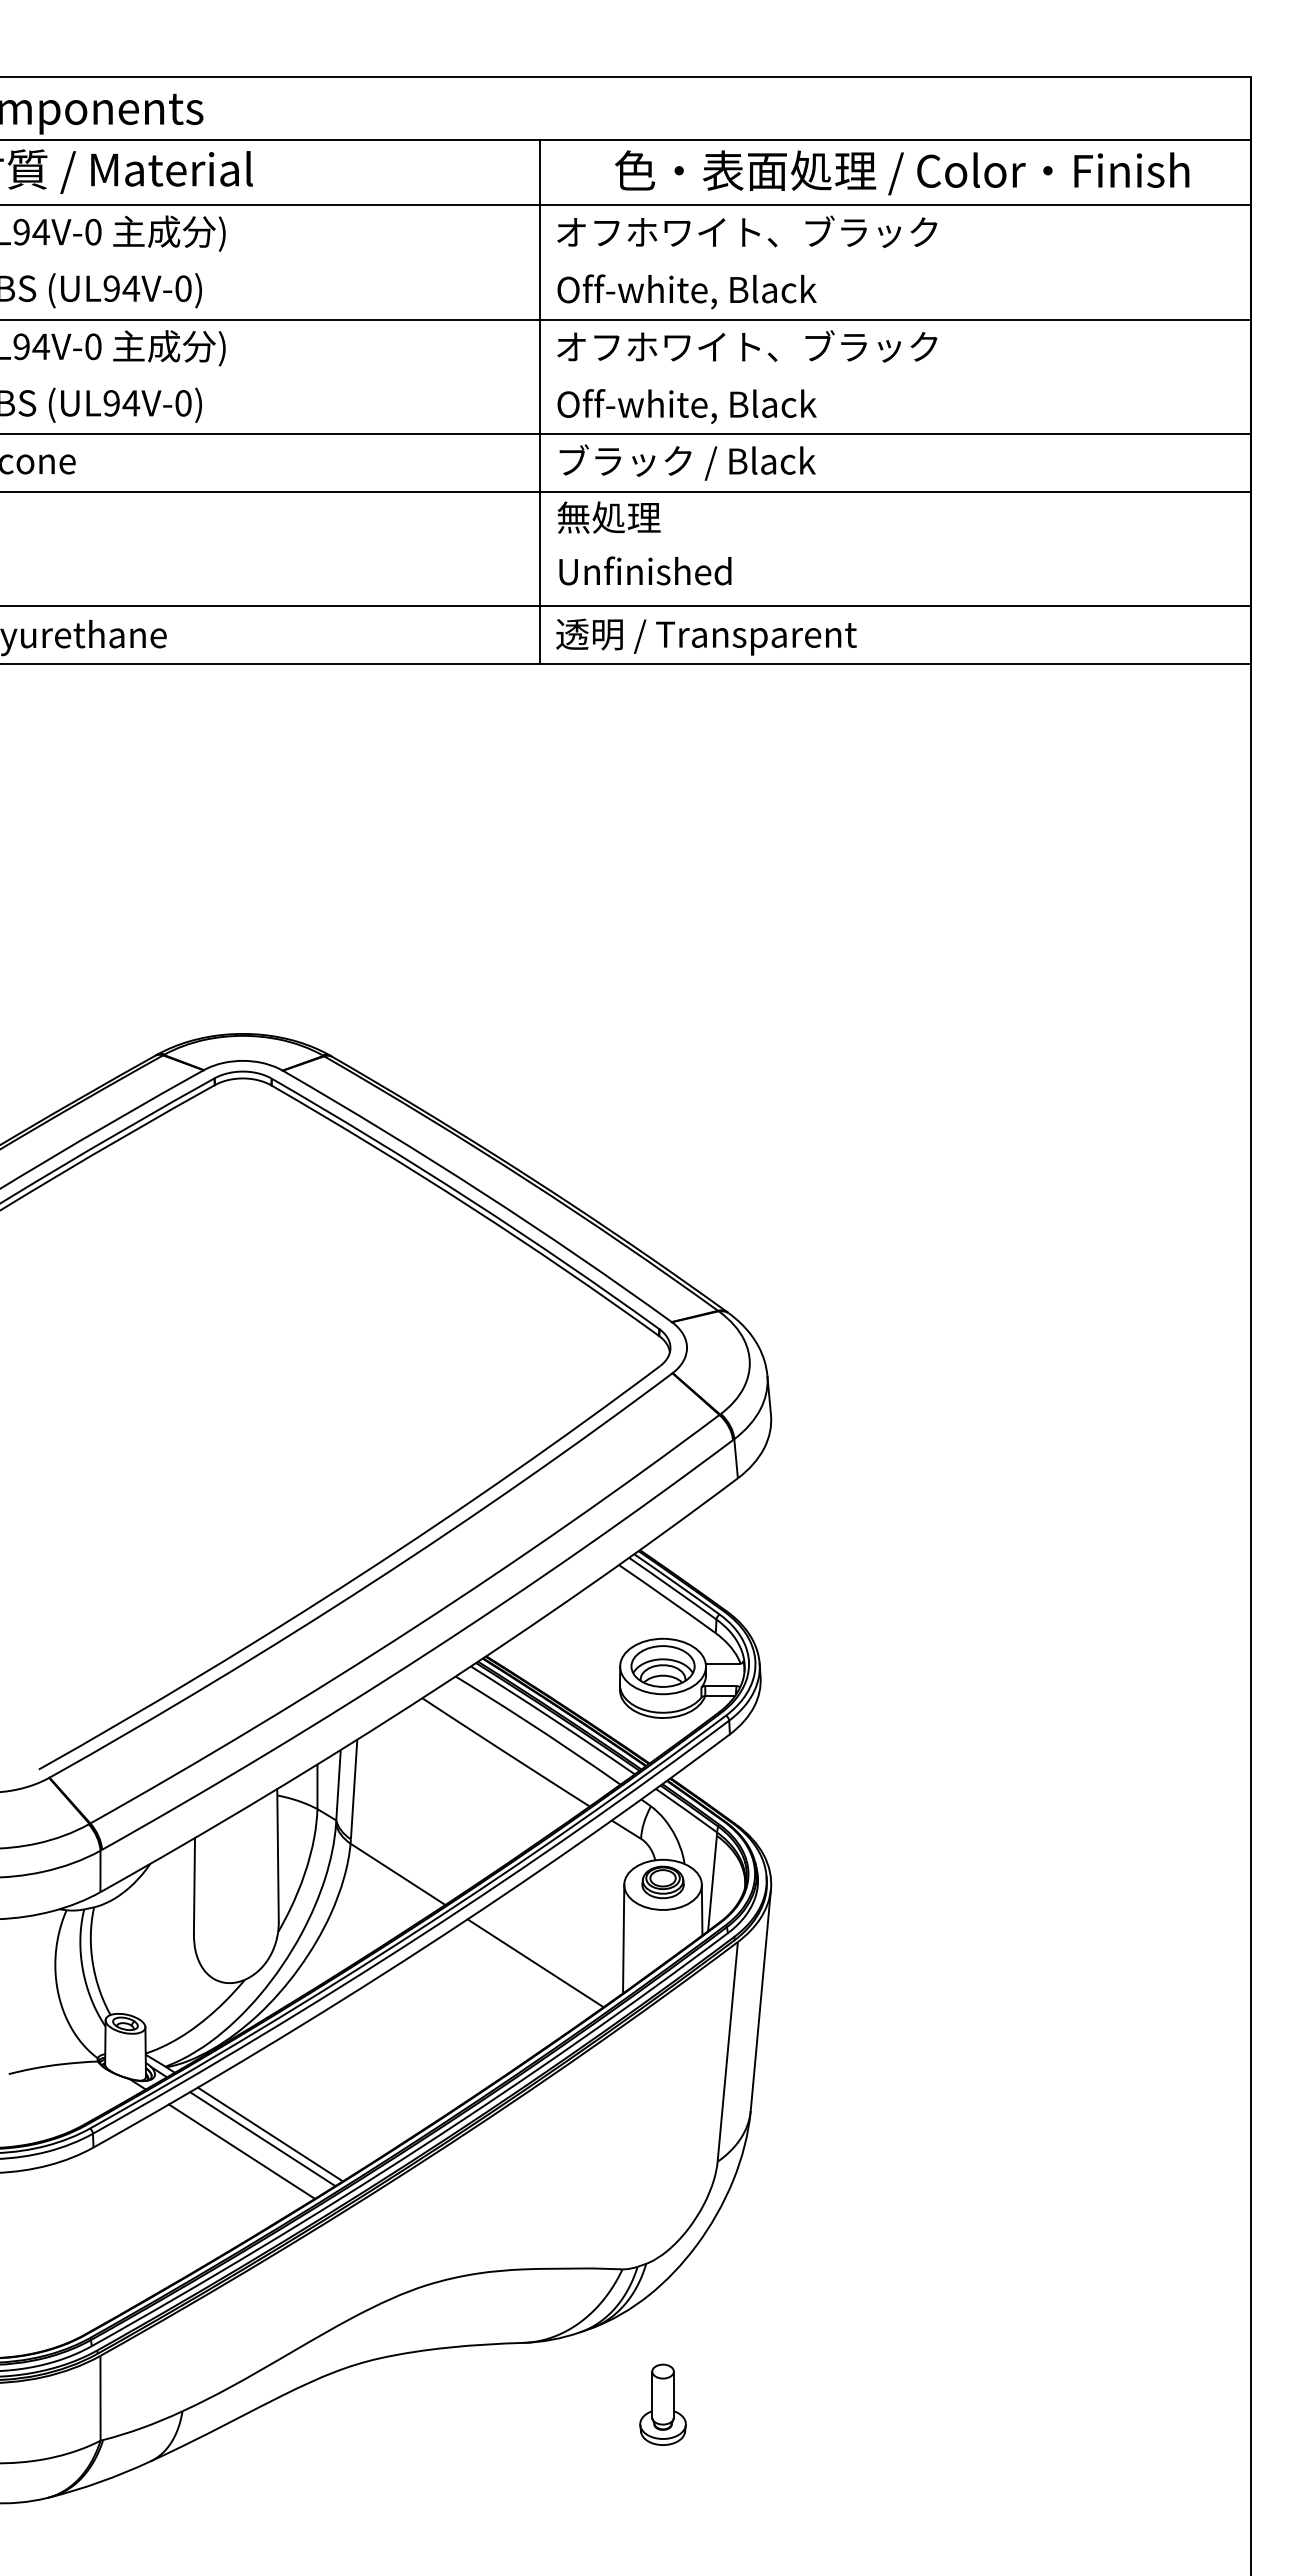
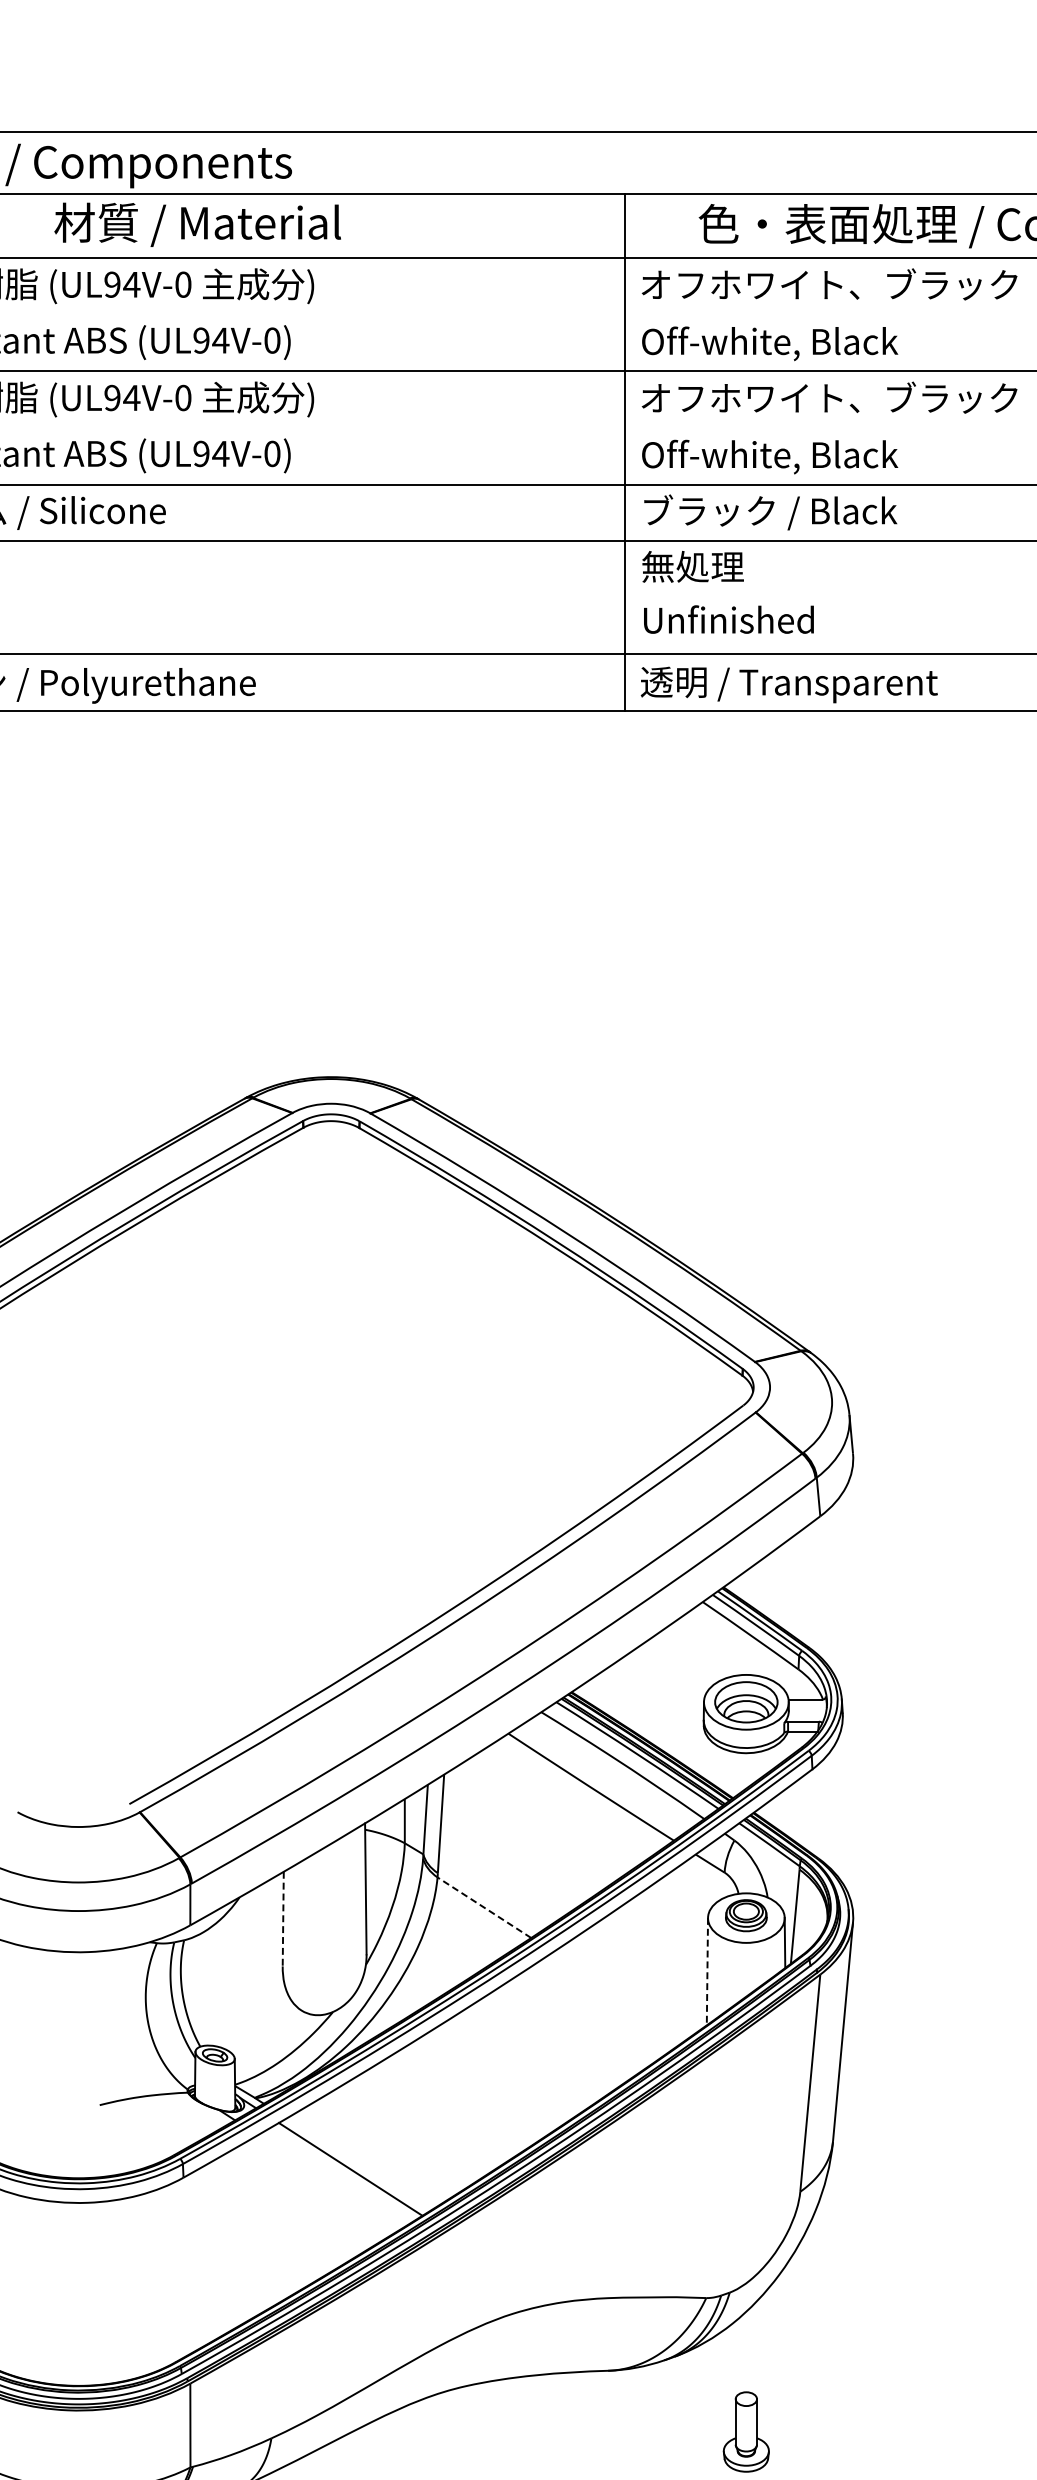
line: (397, 1874) -> (483, 1907), solid -> dashed
line: (194, 1885) -> (283, 1918), solid -> dashed
line: (623, 1939) -> (707, 1972), solid -> dashed
line: (535, 1963) -> (620, 1995), removed
line: (269, 2134) -> (357, 2164), removed
line: (241, 2151) -> (329, 2181), removed

